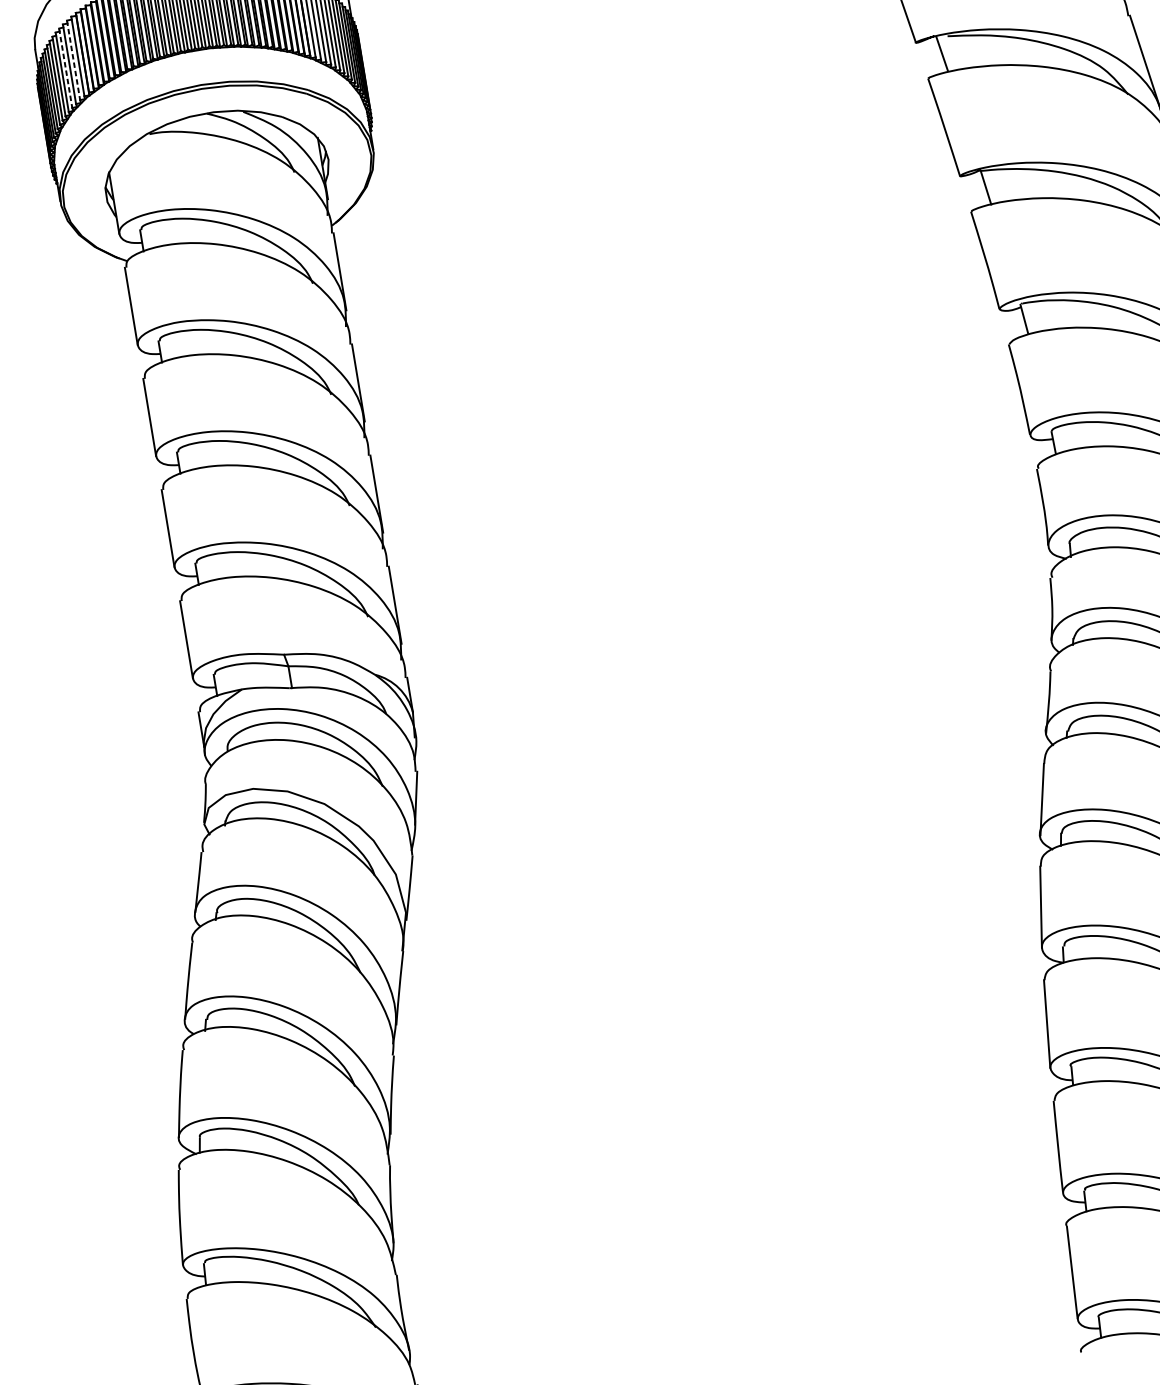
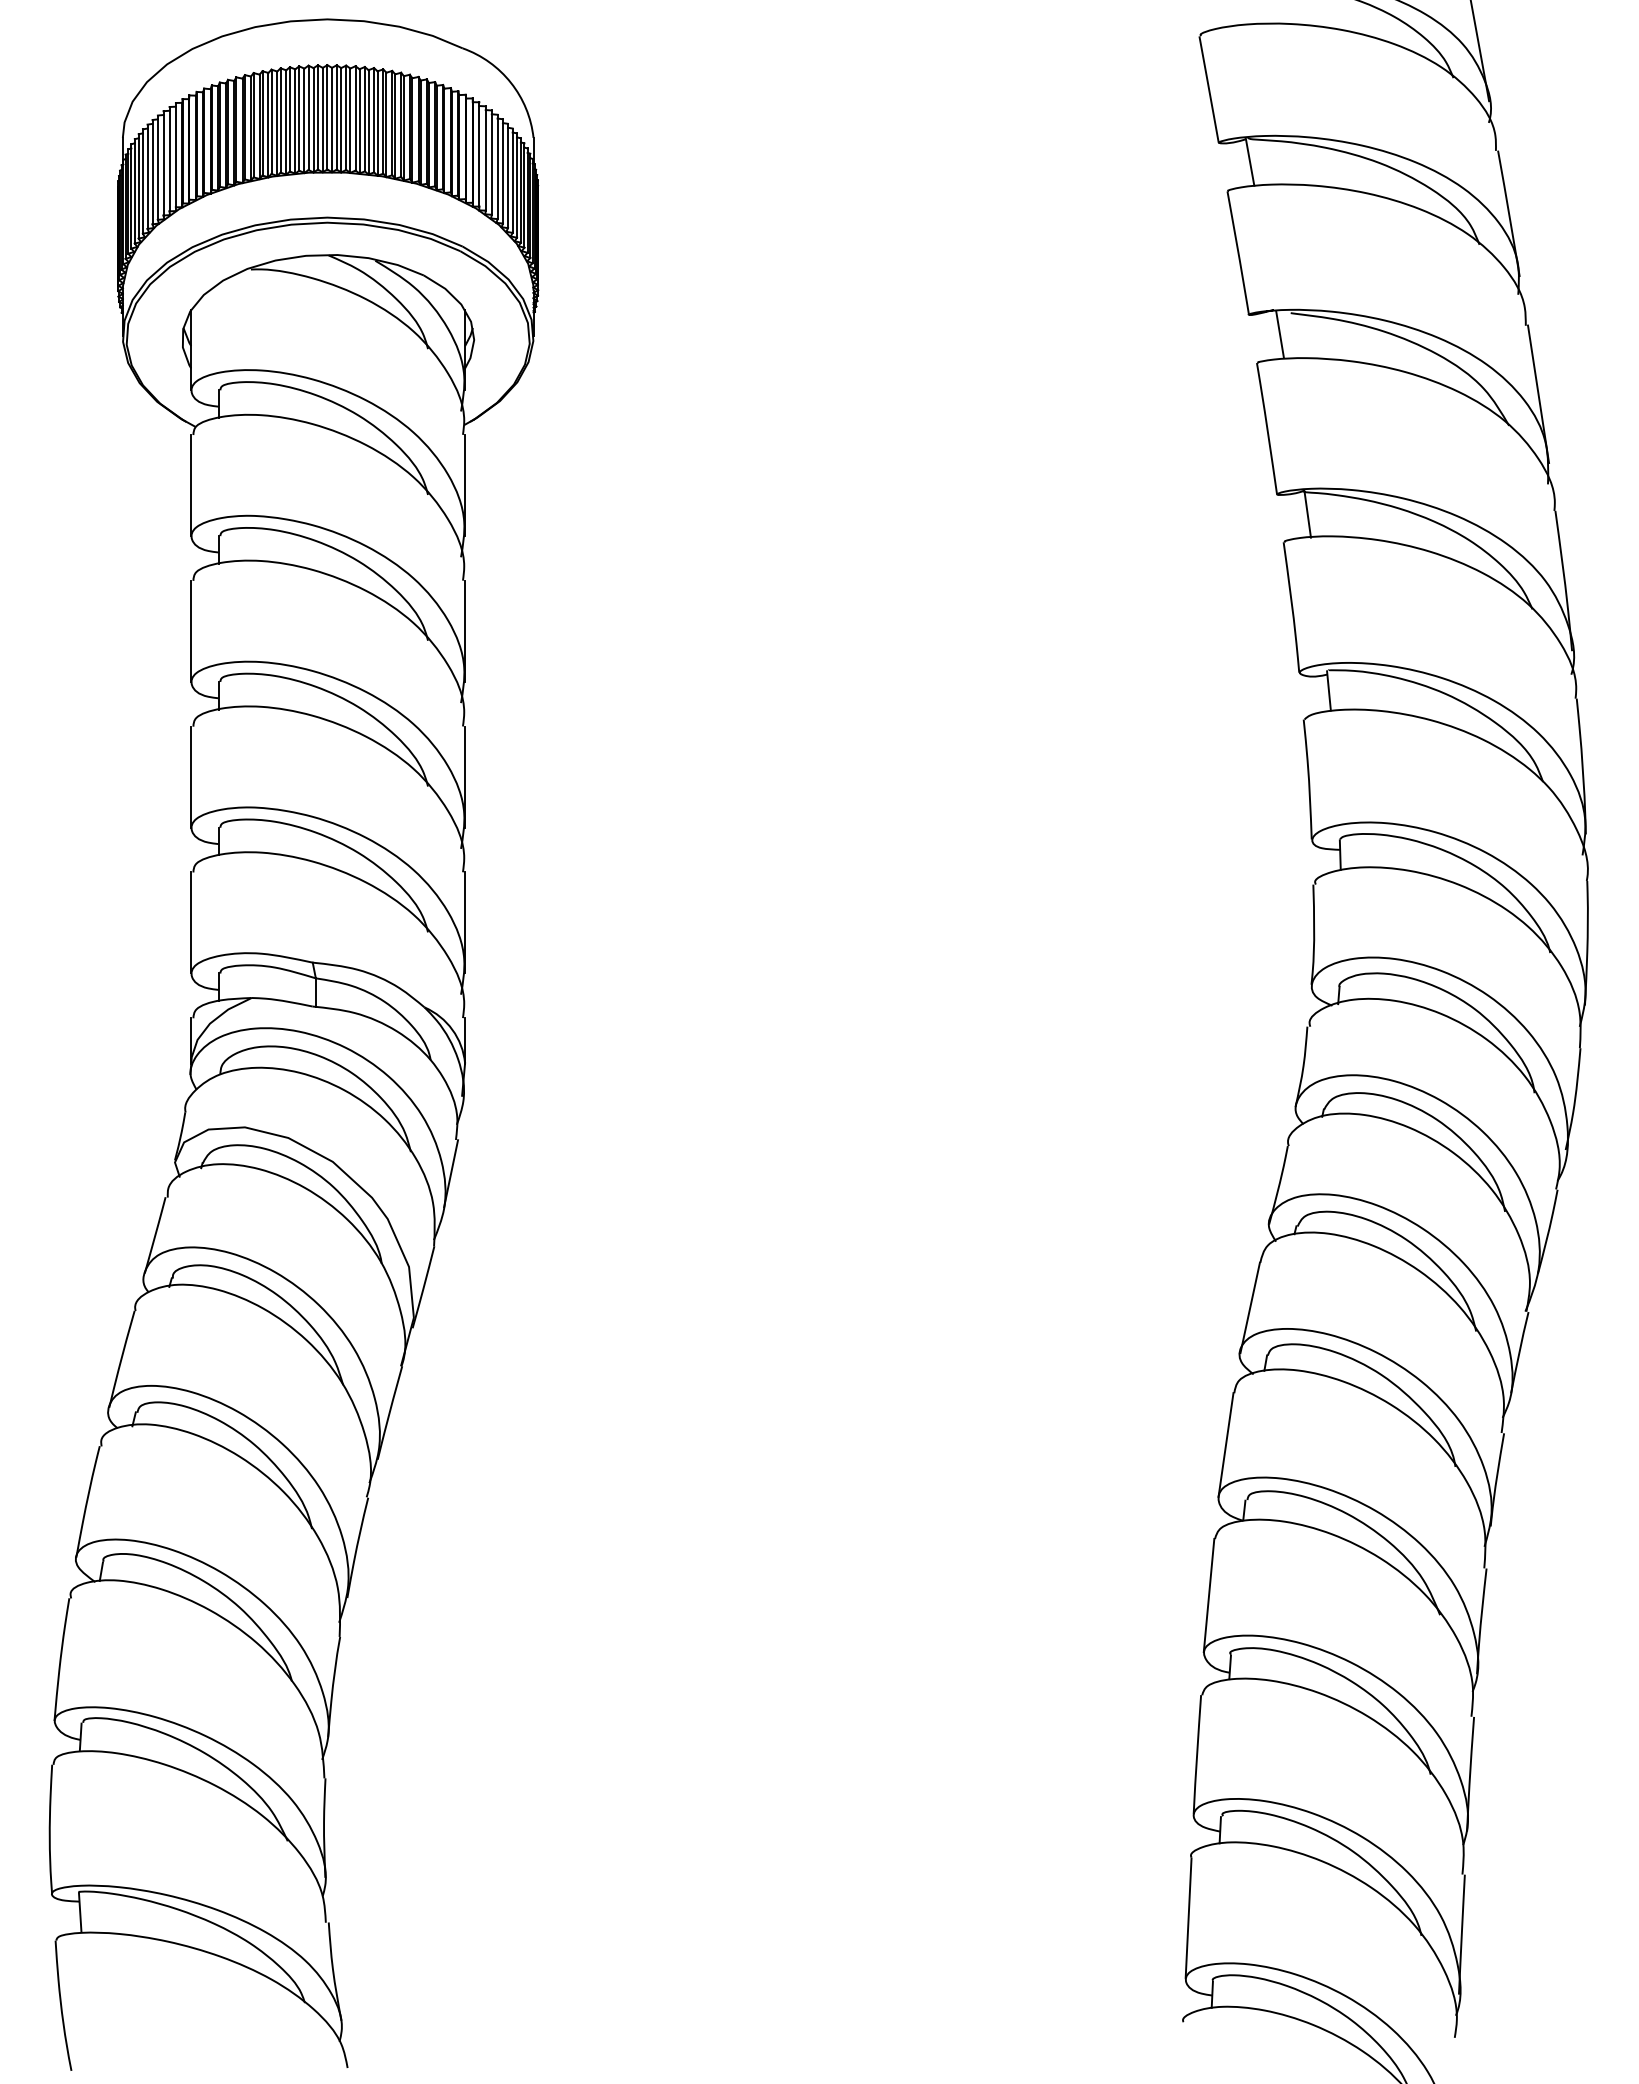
line: (73, 60) -> (169, 159), dashed -> solid
line: (65, 69) -> (157, 168), dashed -> solid

